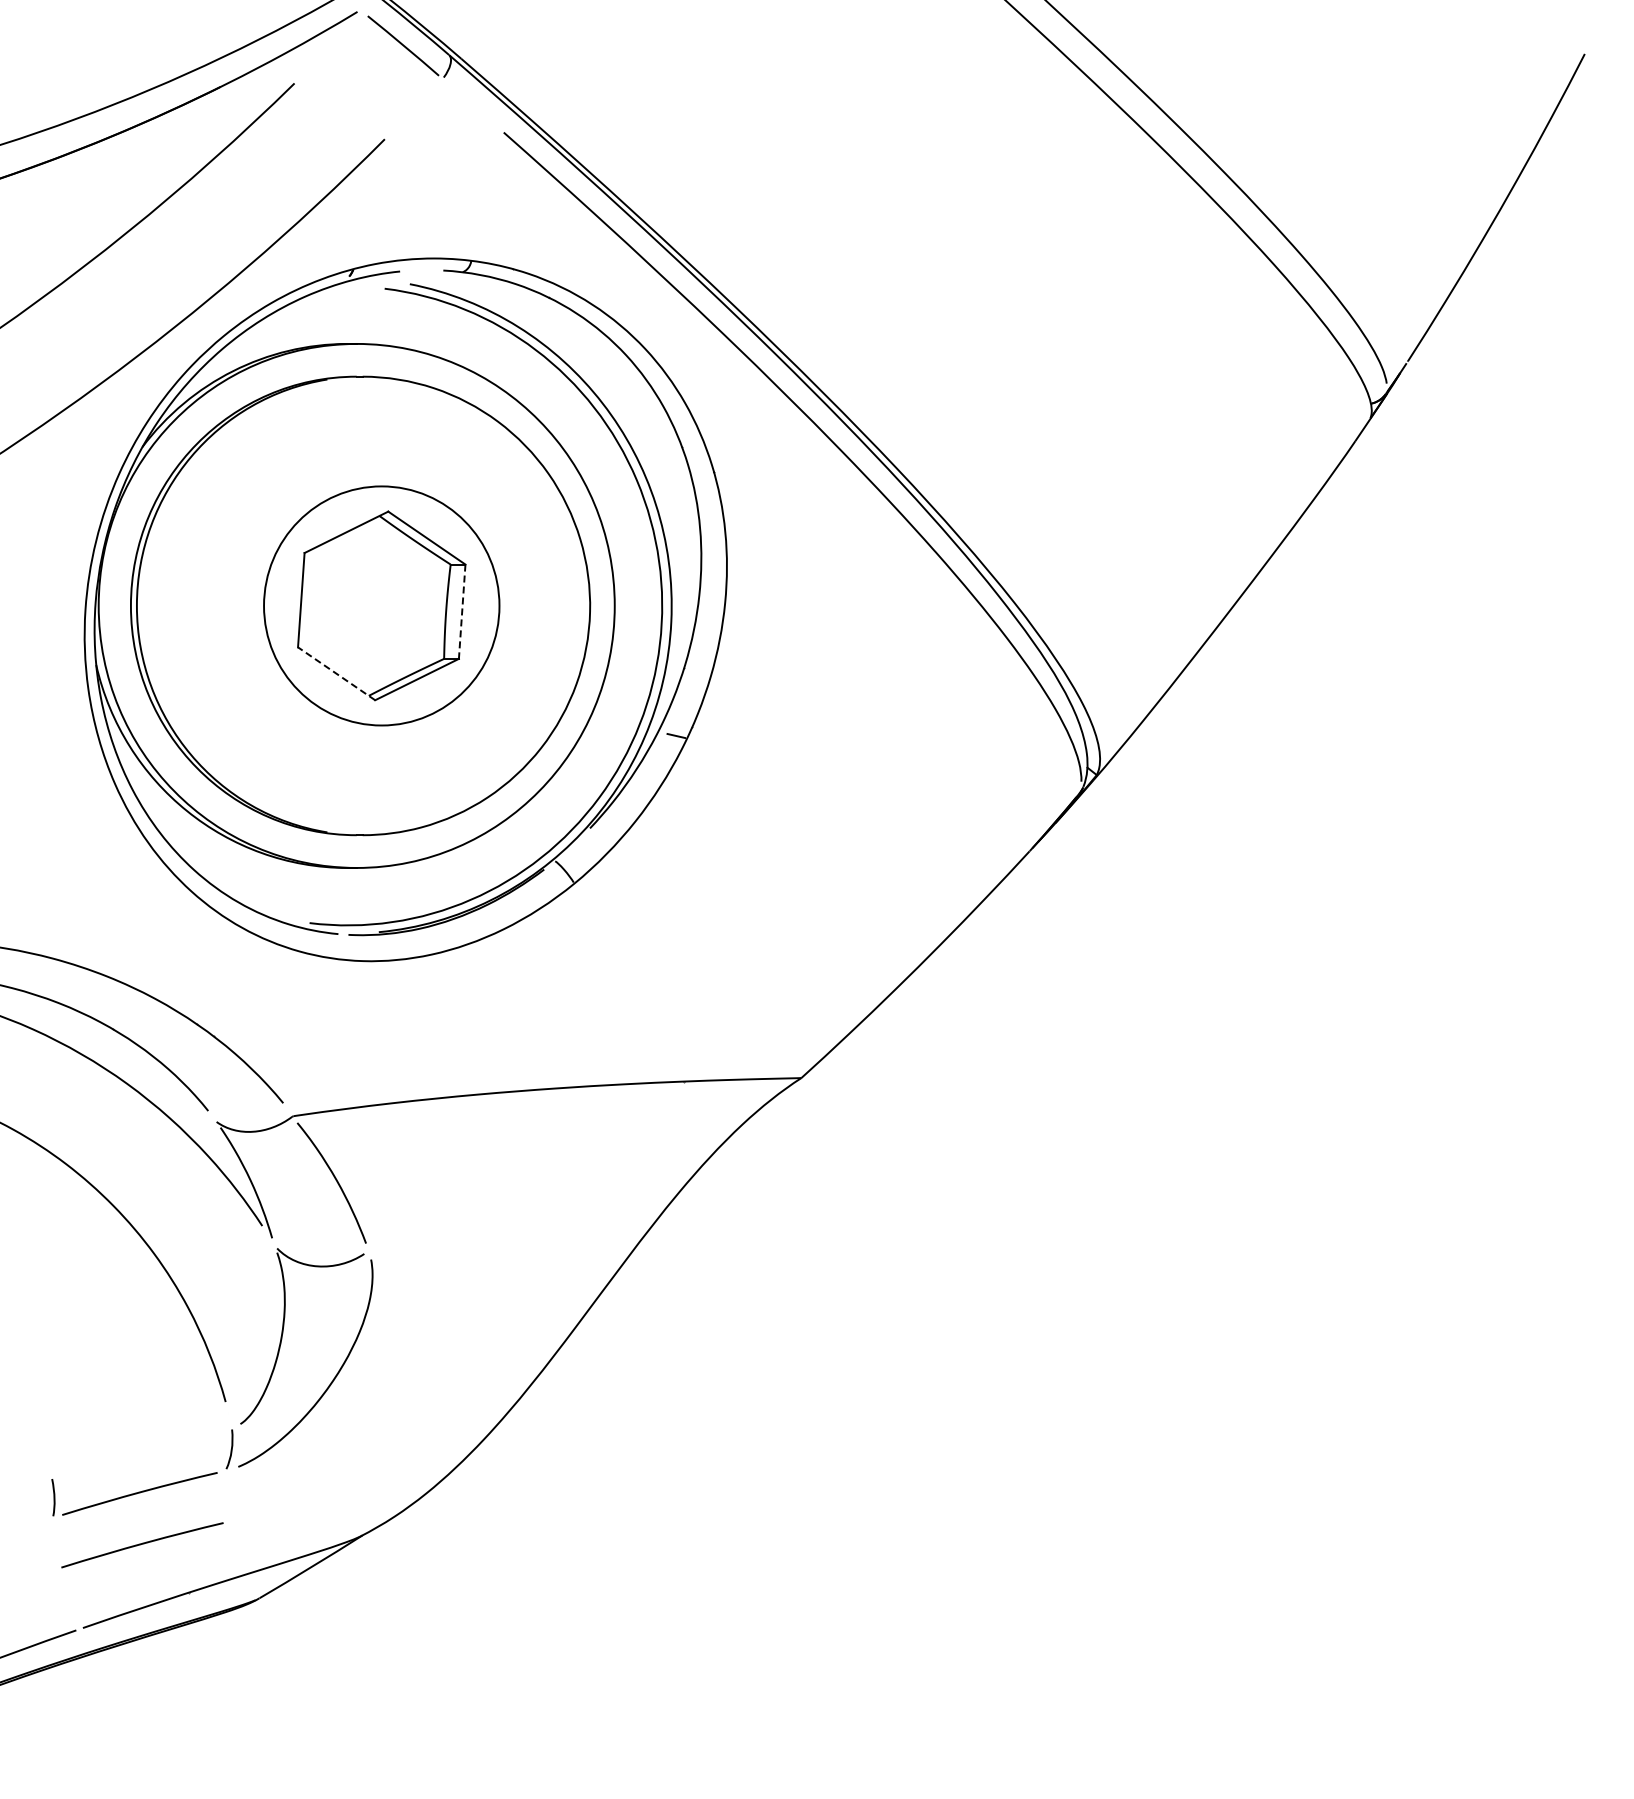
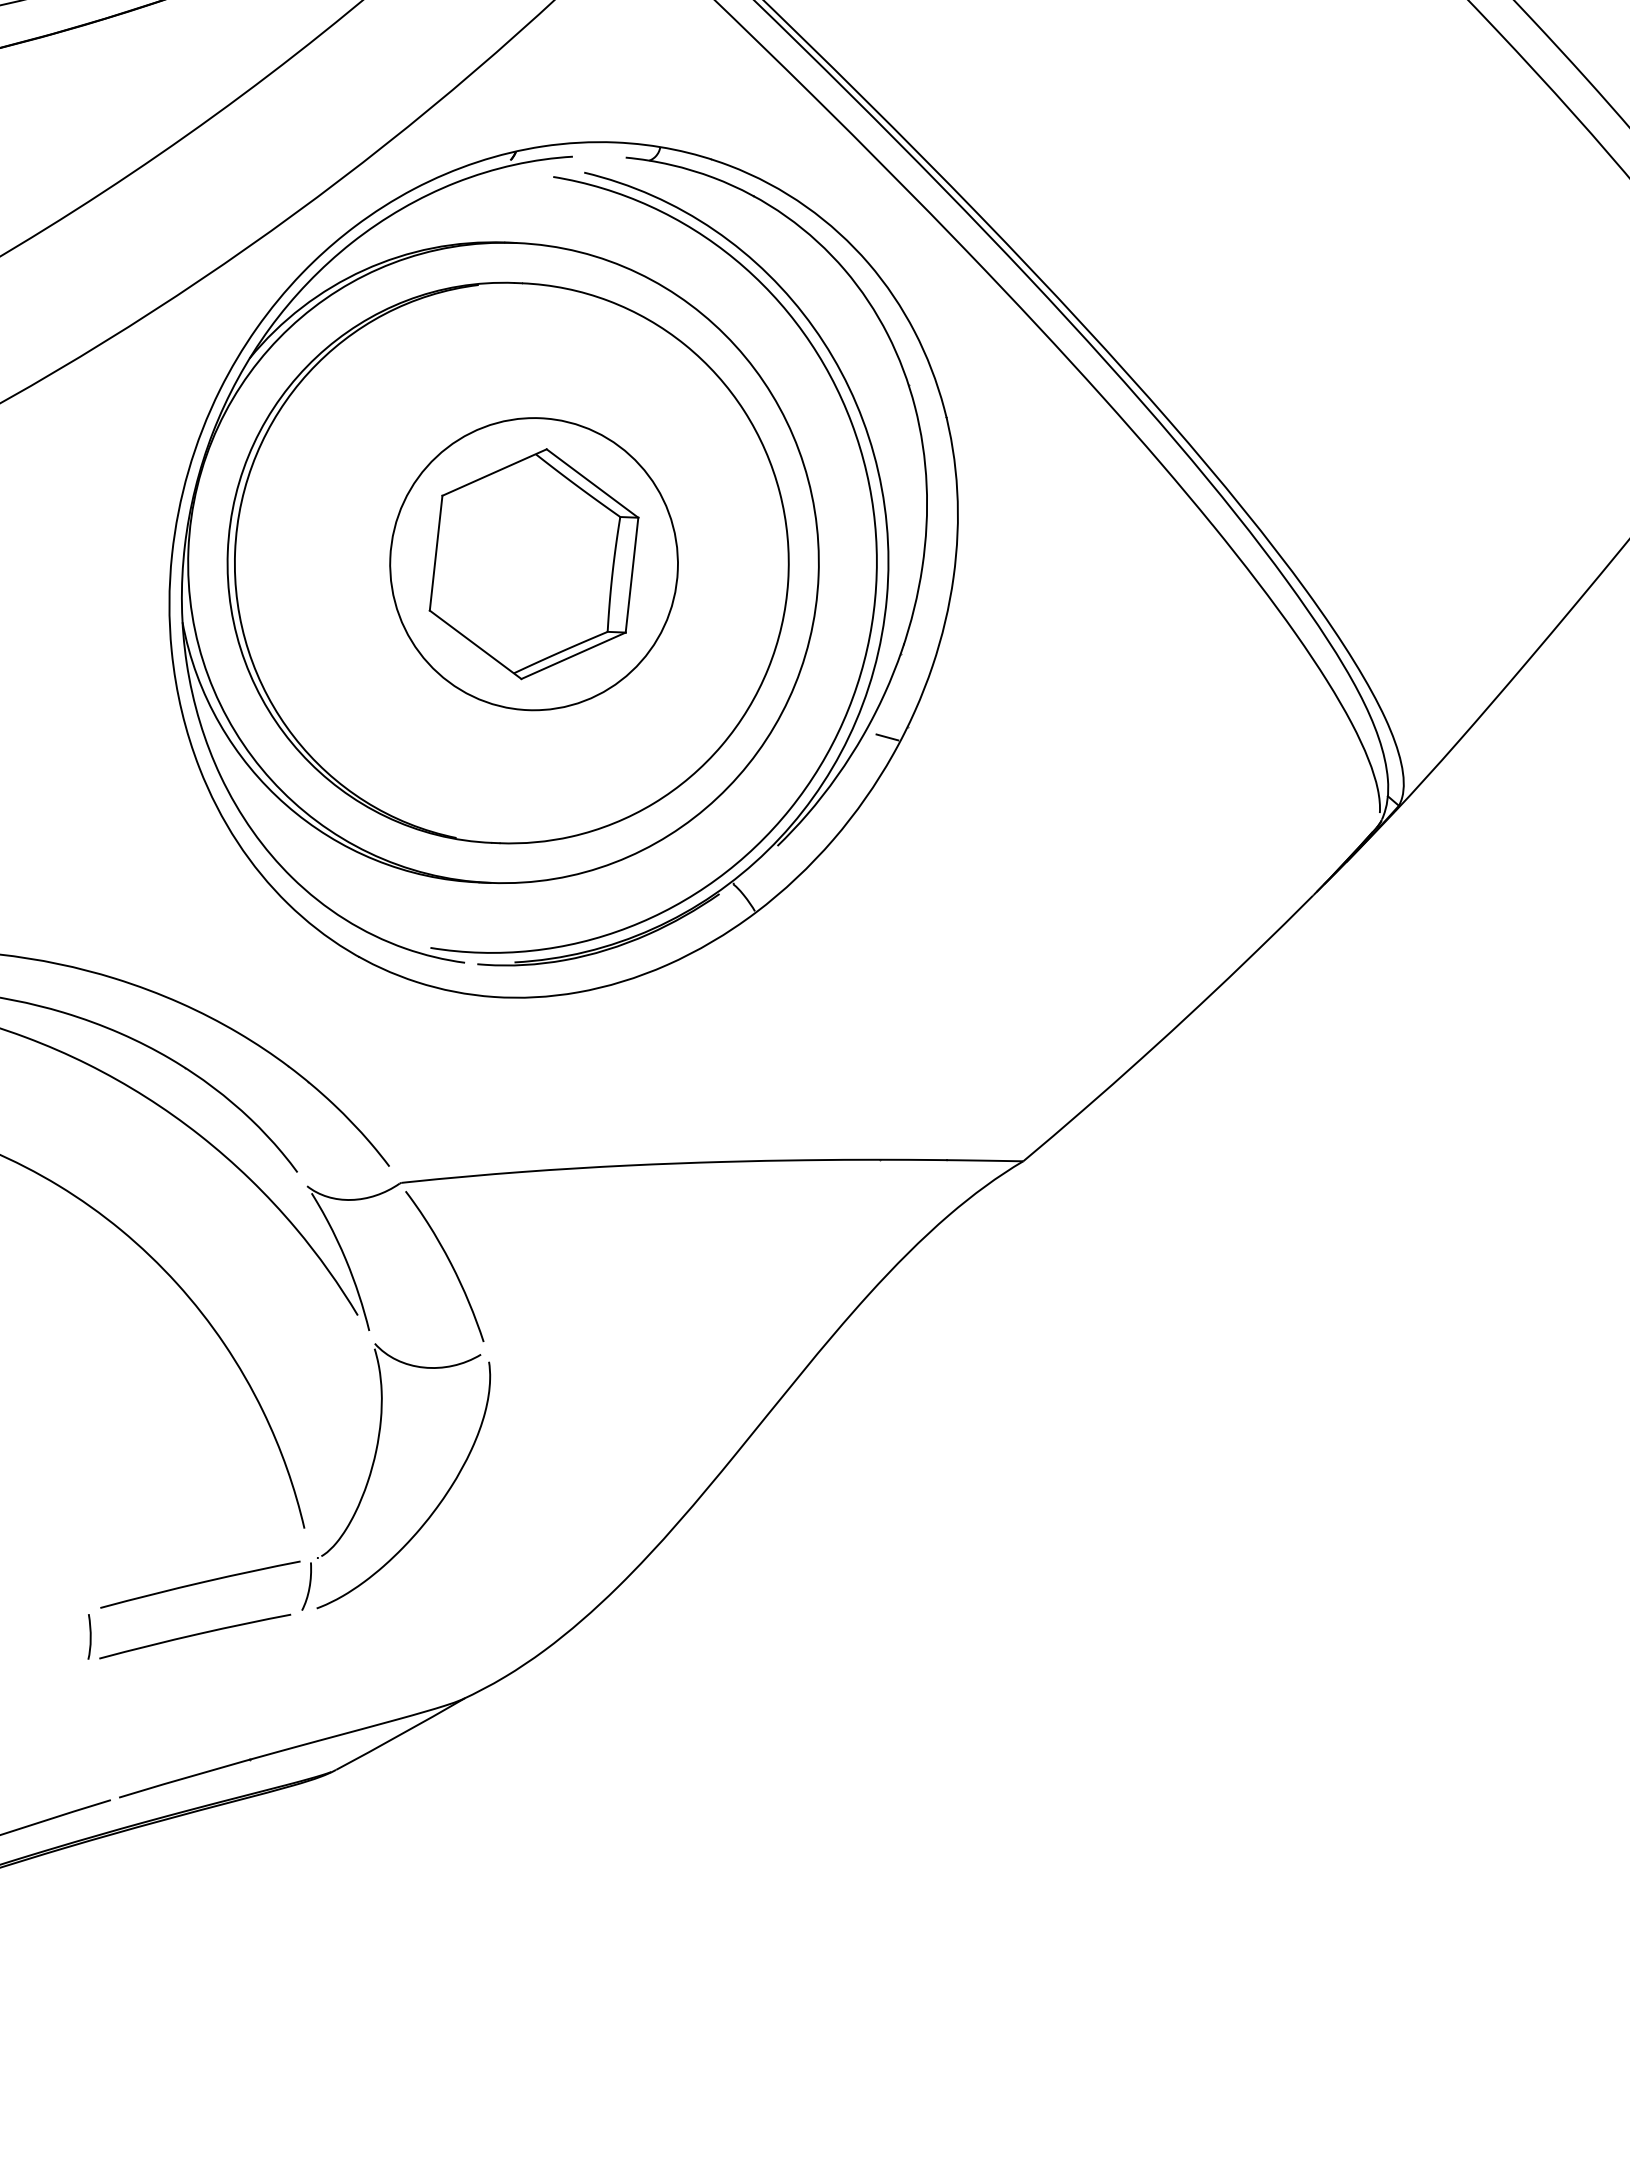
line: (462, 612) -> (632, 576), dashed -> solid
line: (336, 673) -> (475, 644), dashed -> solid
curve: (142, 1544) -> (200, 1583), moved

